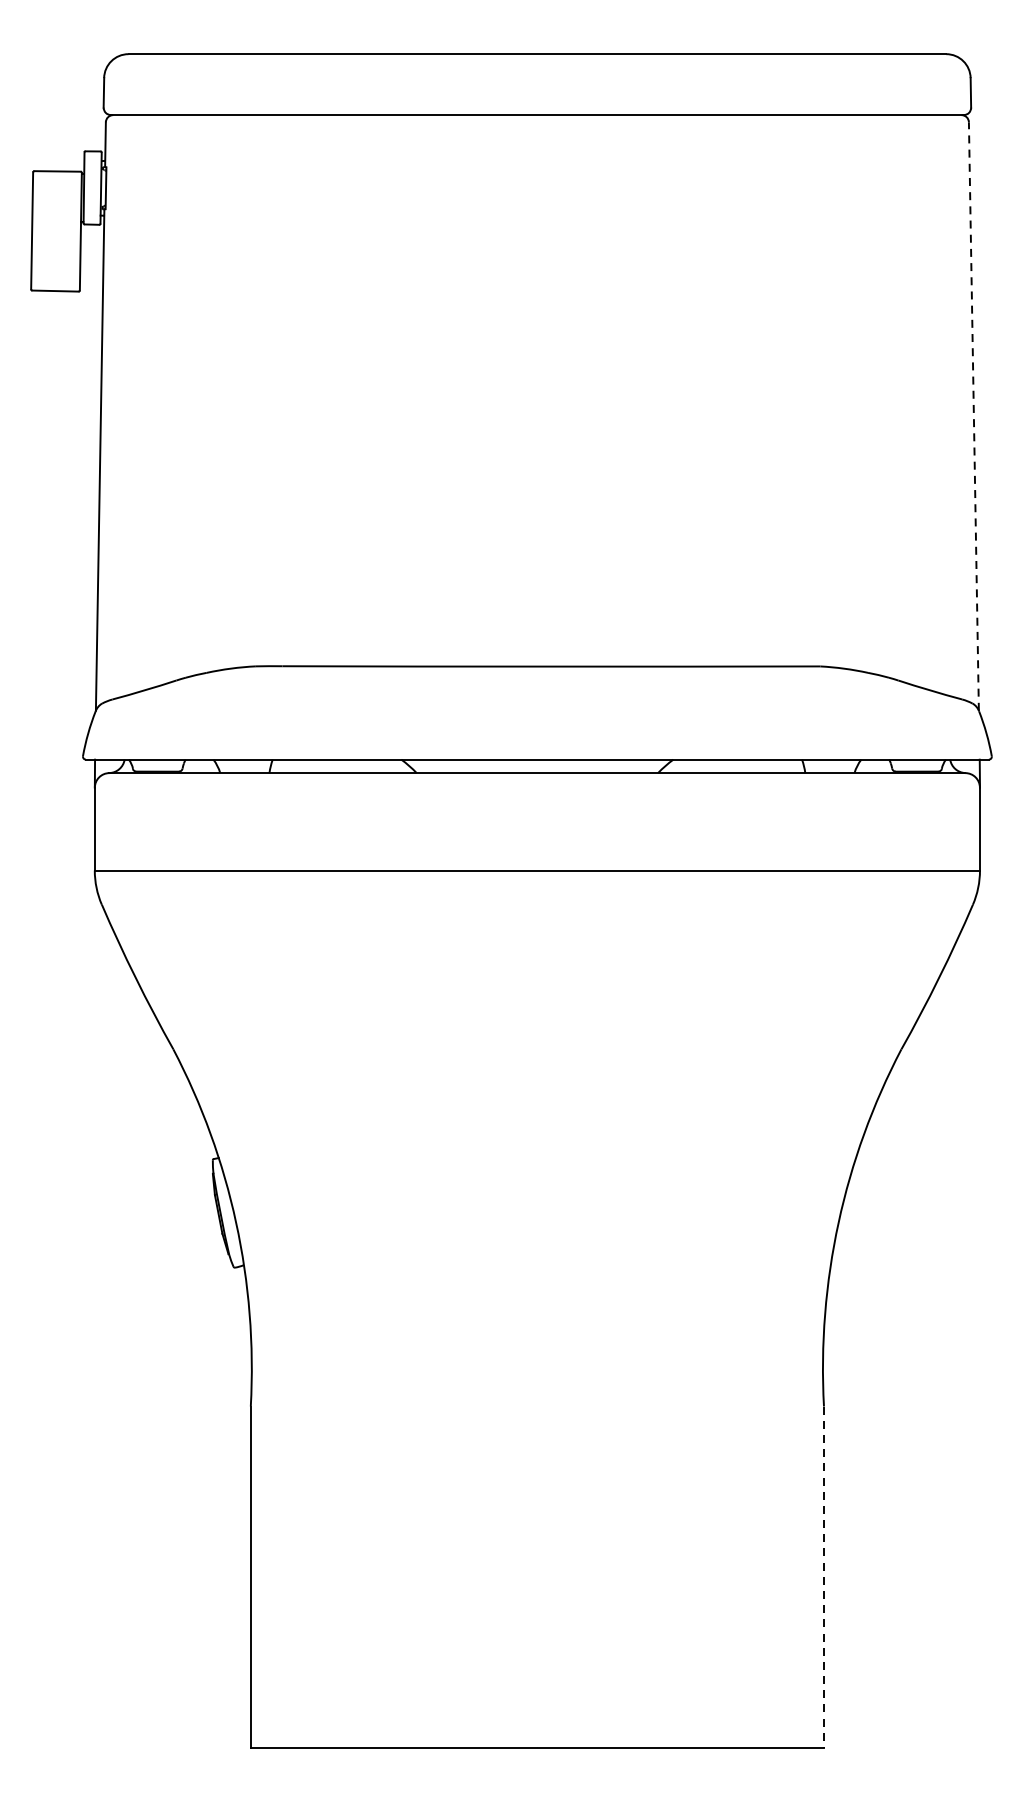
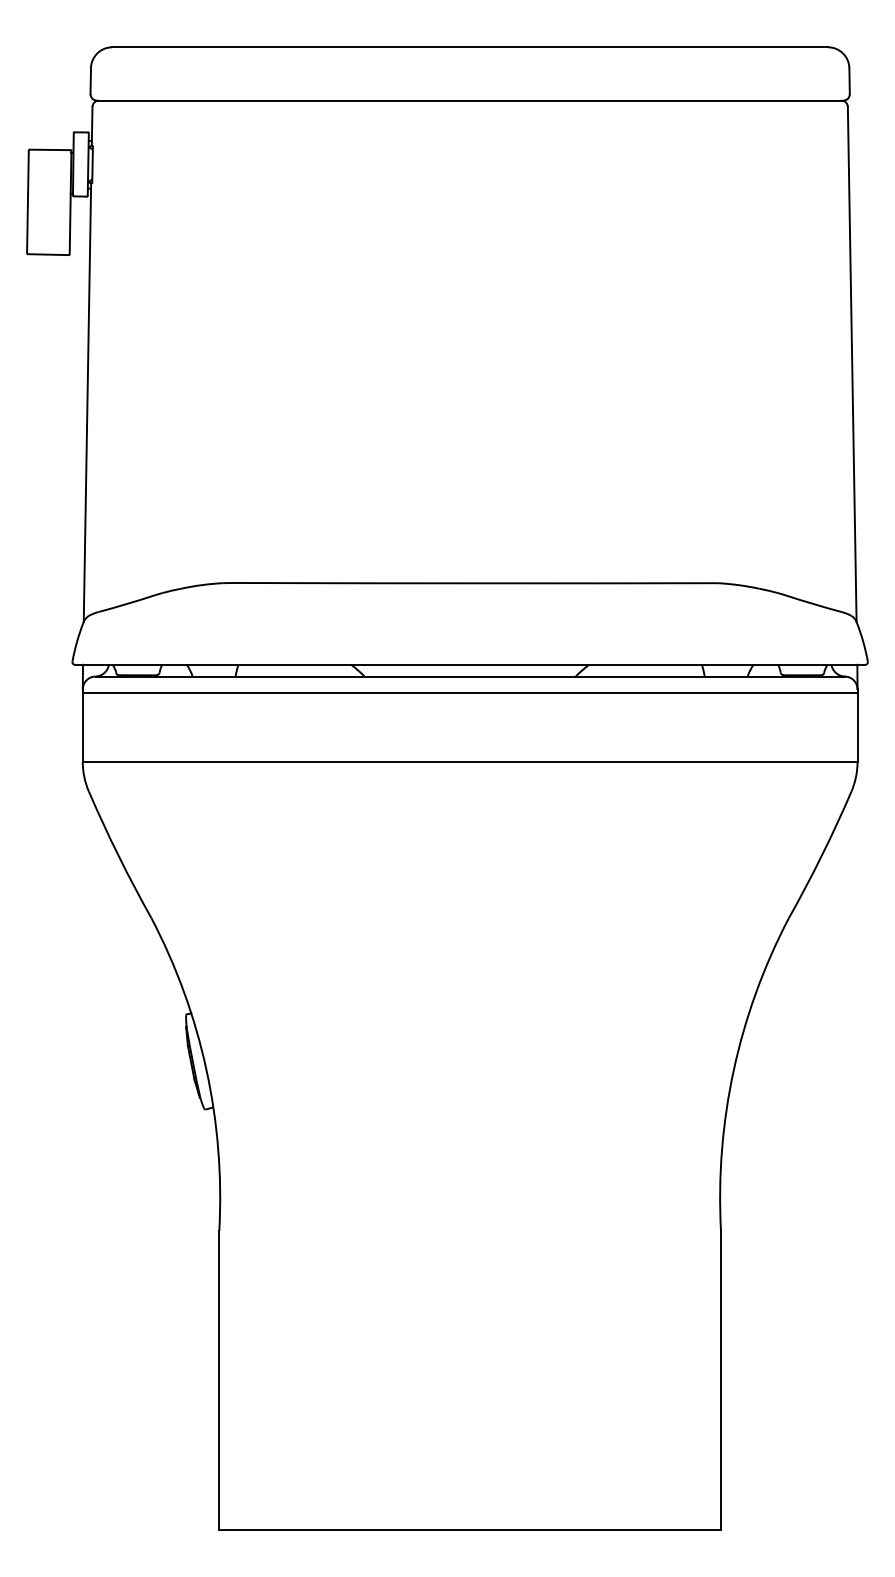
line: (974, 416) -> (852, 364), dashed -> solid
line: (536, 791) -> (469, 692), added
line: (824, 1577) -> (721, 1380), dashed -> solid

